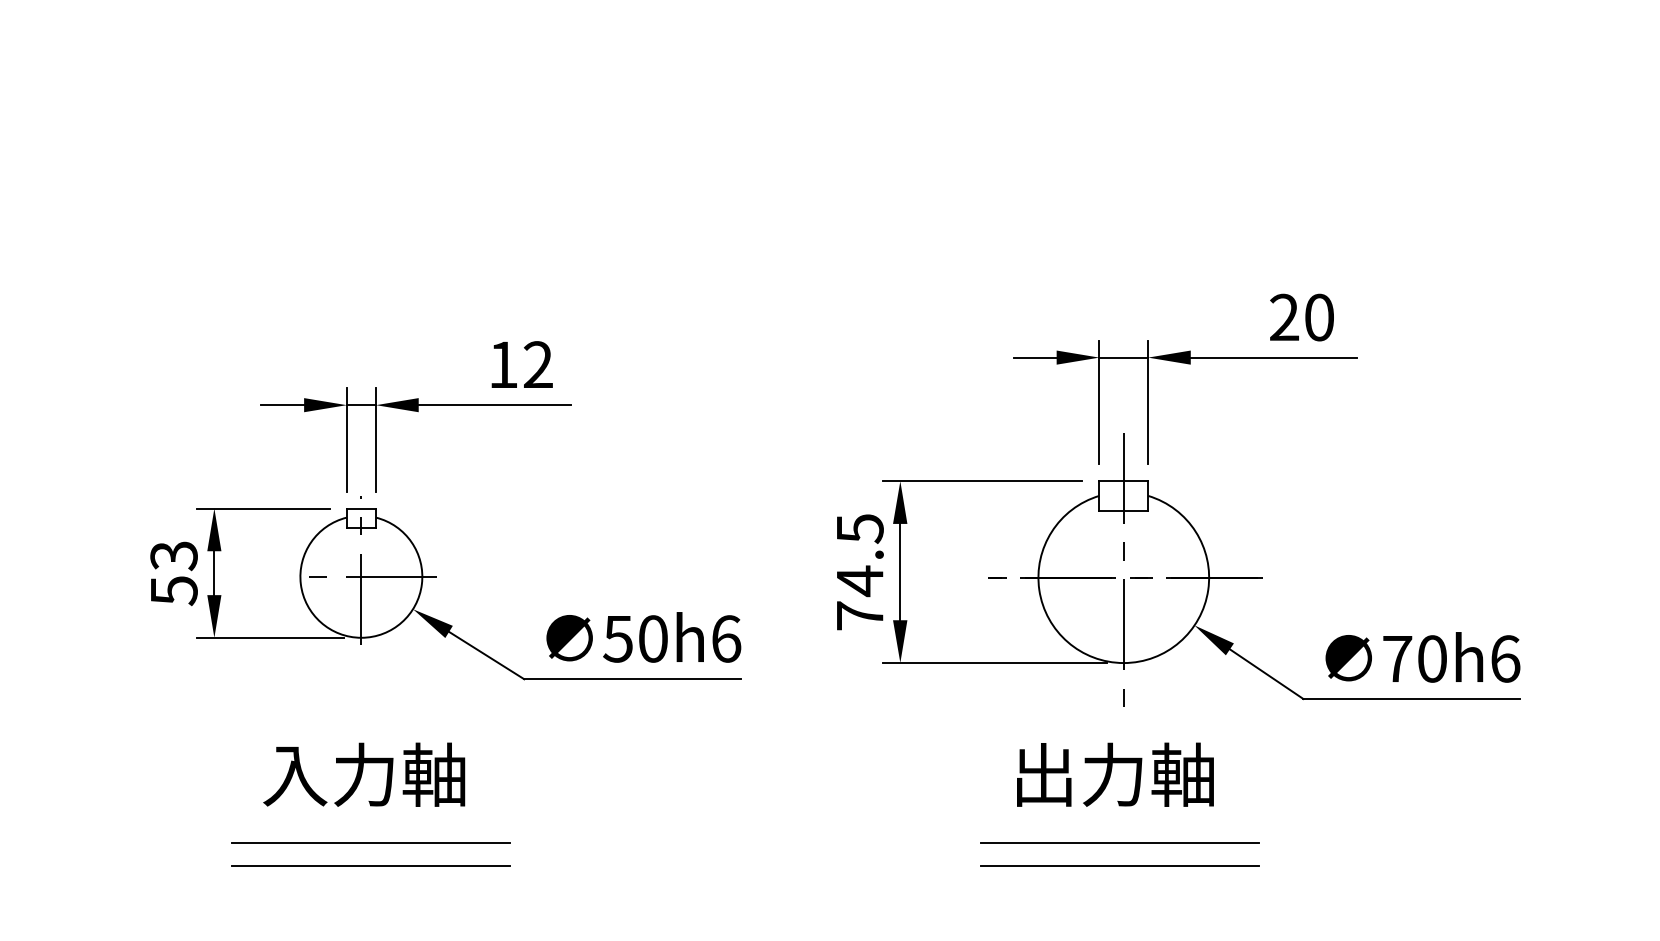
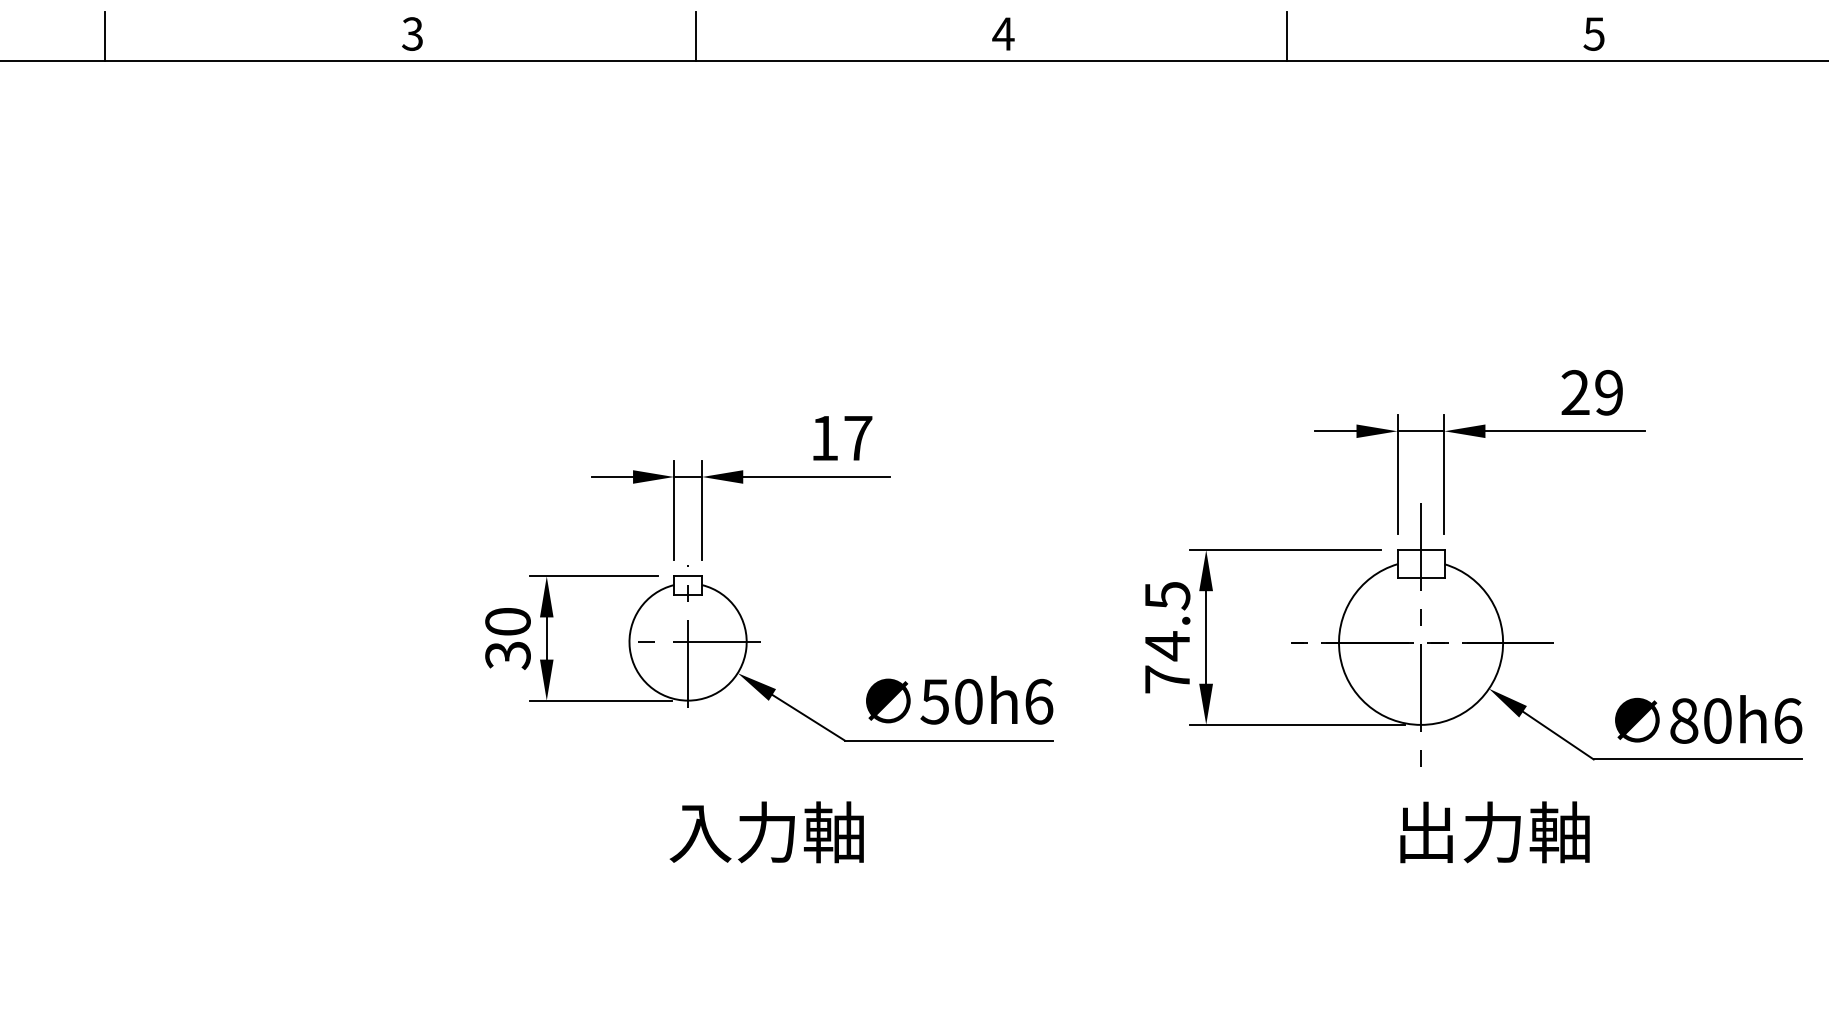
text: (1319, 317) -> (1609, 392), 20 -> 29
text: (538, 364) -> (858, 437), 12 -> 17
text: (173, 574) -> (507, 639), 53 -> 30
text: (1397, 658) -> (1684, 720), 70 -> 80
text: (363, 774) -> (766, 832), moved
text: (1114, 774) -> (1494, 832), moved
line: (371, 842) -> (697, 897), removed
line: (1120, 842) -> (1417, 897), removed
line: (371, 866) -> (697, 920), removed
line: (1120, 866) -> (1417, 920), removed

